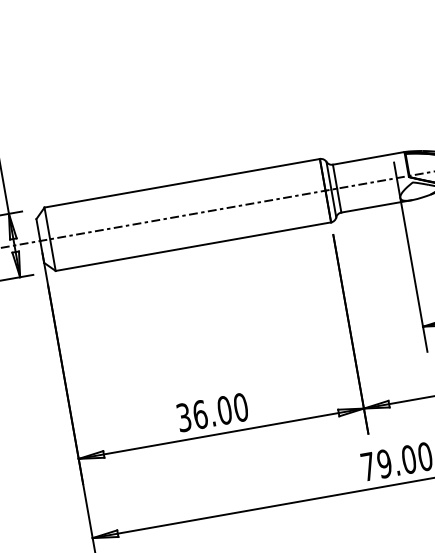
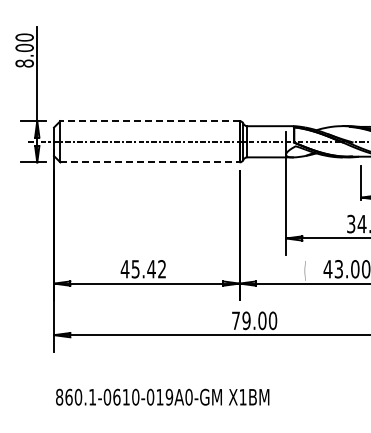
line: (183, 183) -> (150, 121), solid -> dashed
line: (194, 246) -> (150, 162), solid -> dashed
text: (212, 412) -> (143, 269), 36.00 -> 45.42

